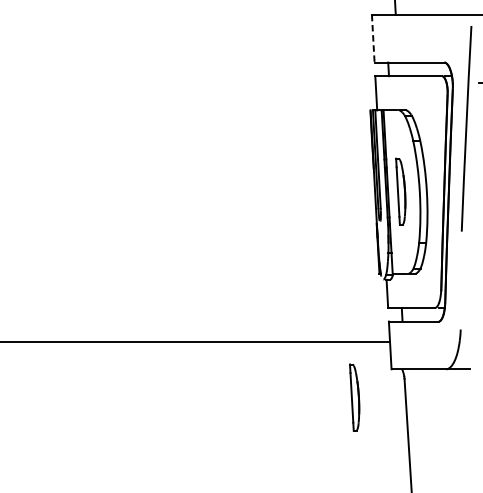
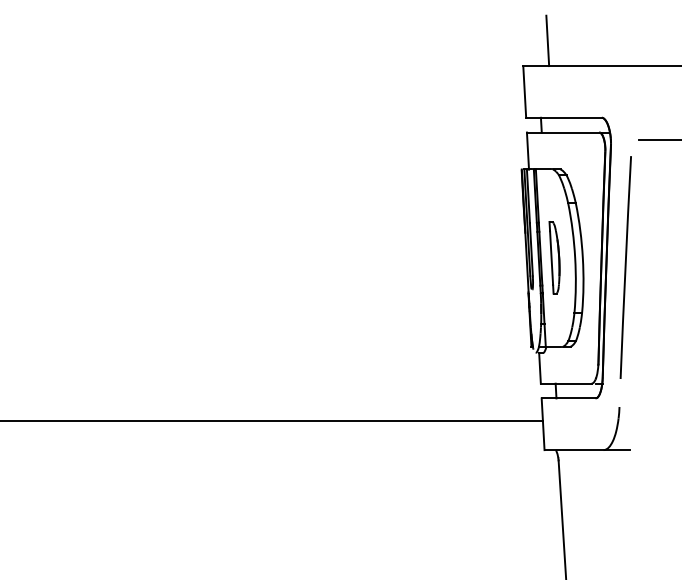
line: (373, 38) -> (524, 91), dashed -> solid
line: (466, 128) -> (625, 267), moved
part: (354, 397) -> (504, 480), removed

